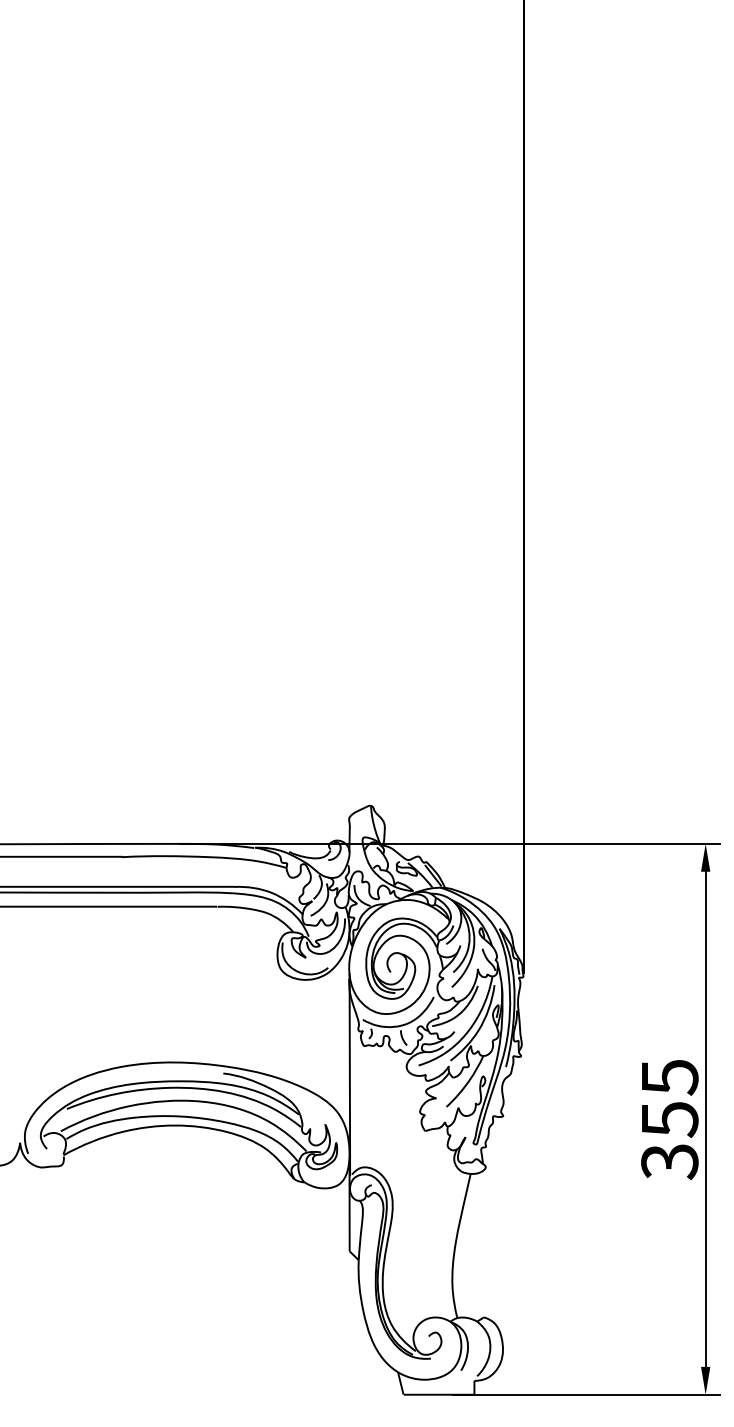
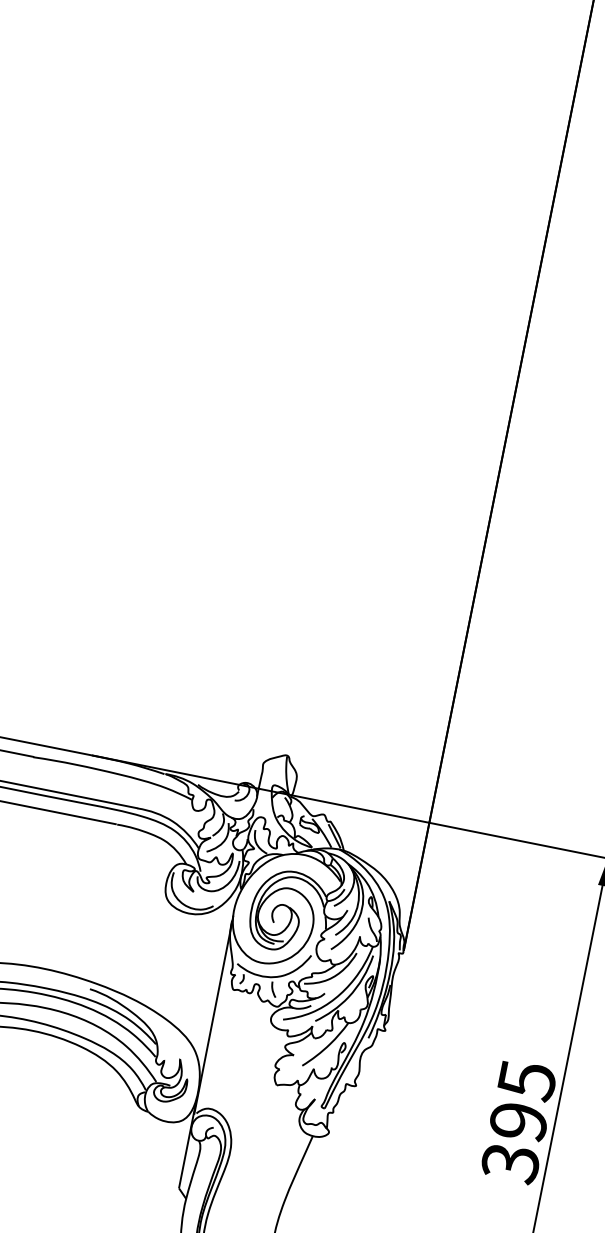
text: (669, 1120) -> (518, 1122), 355 -> 395

